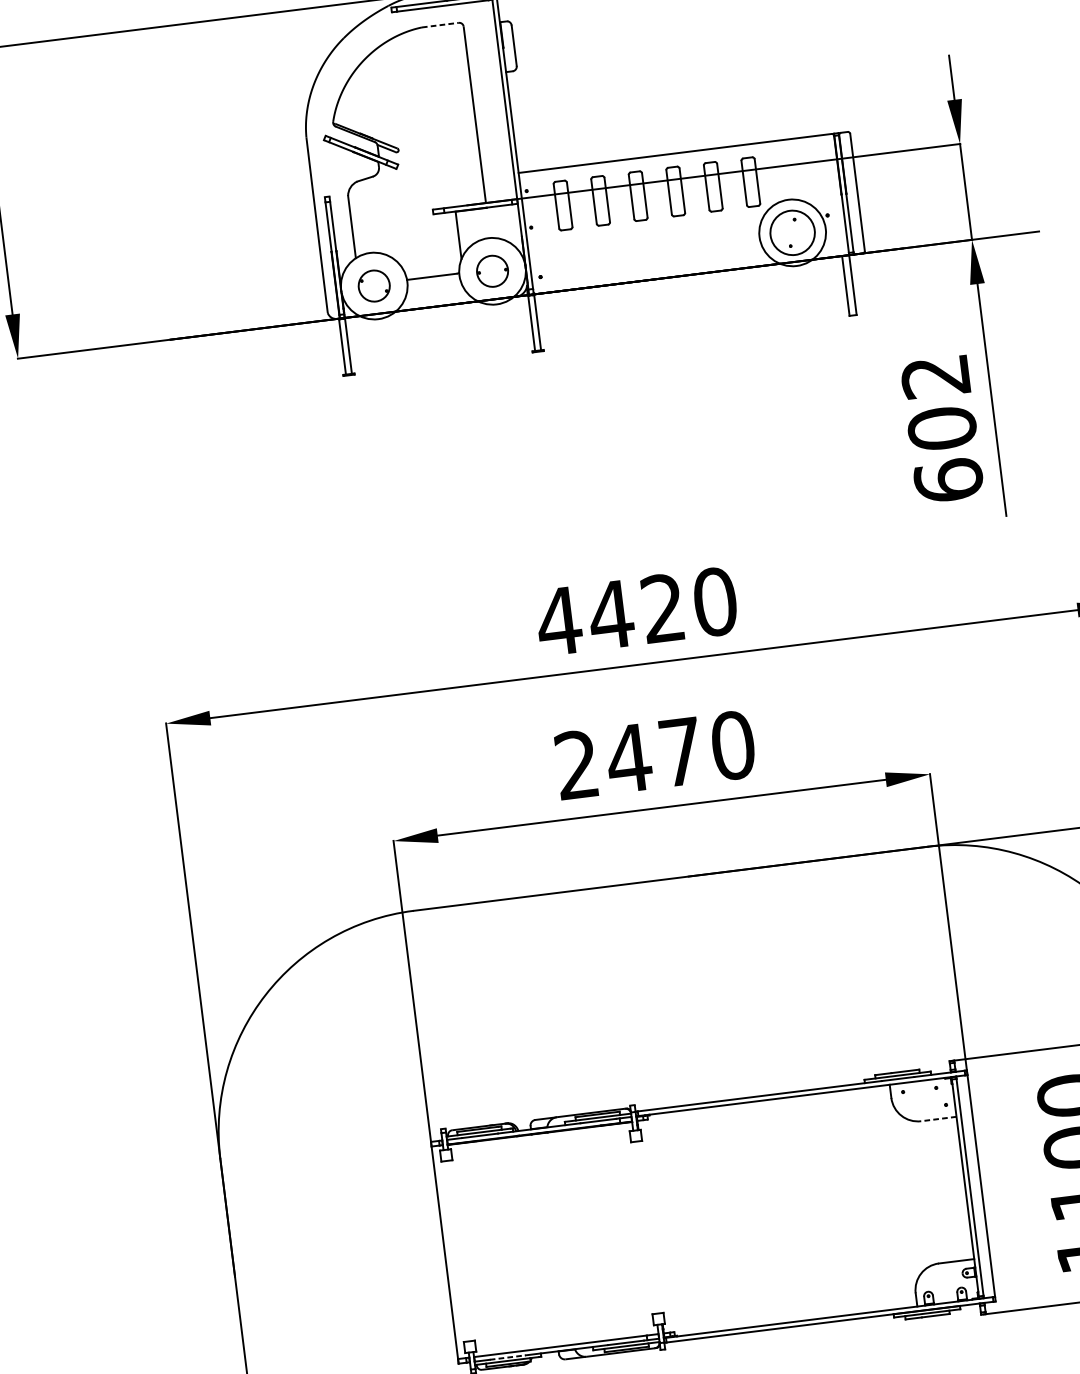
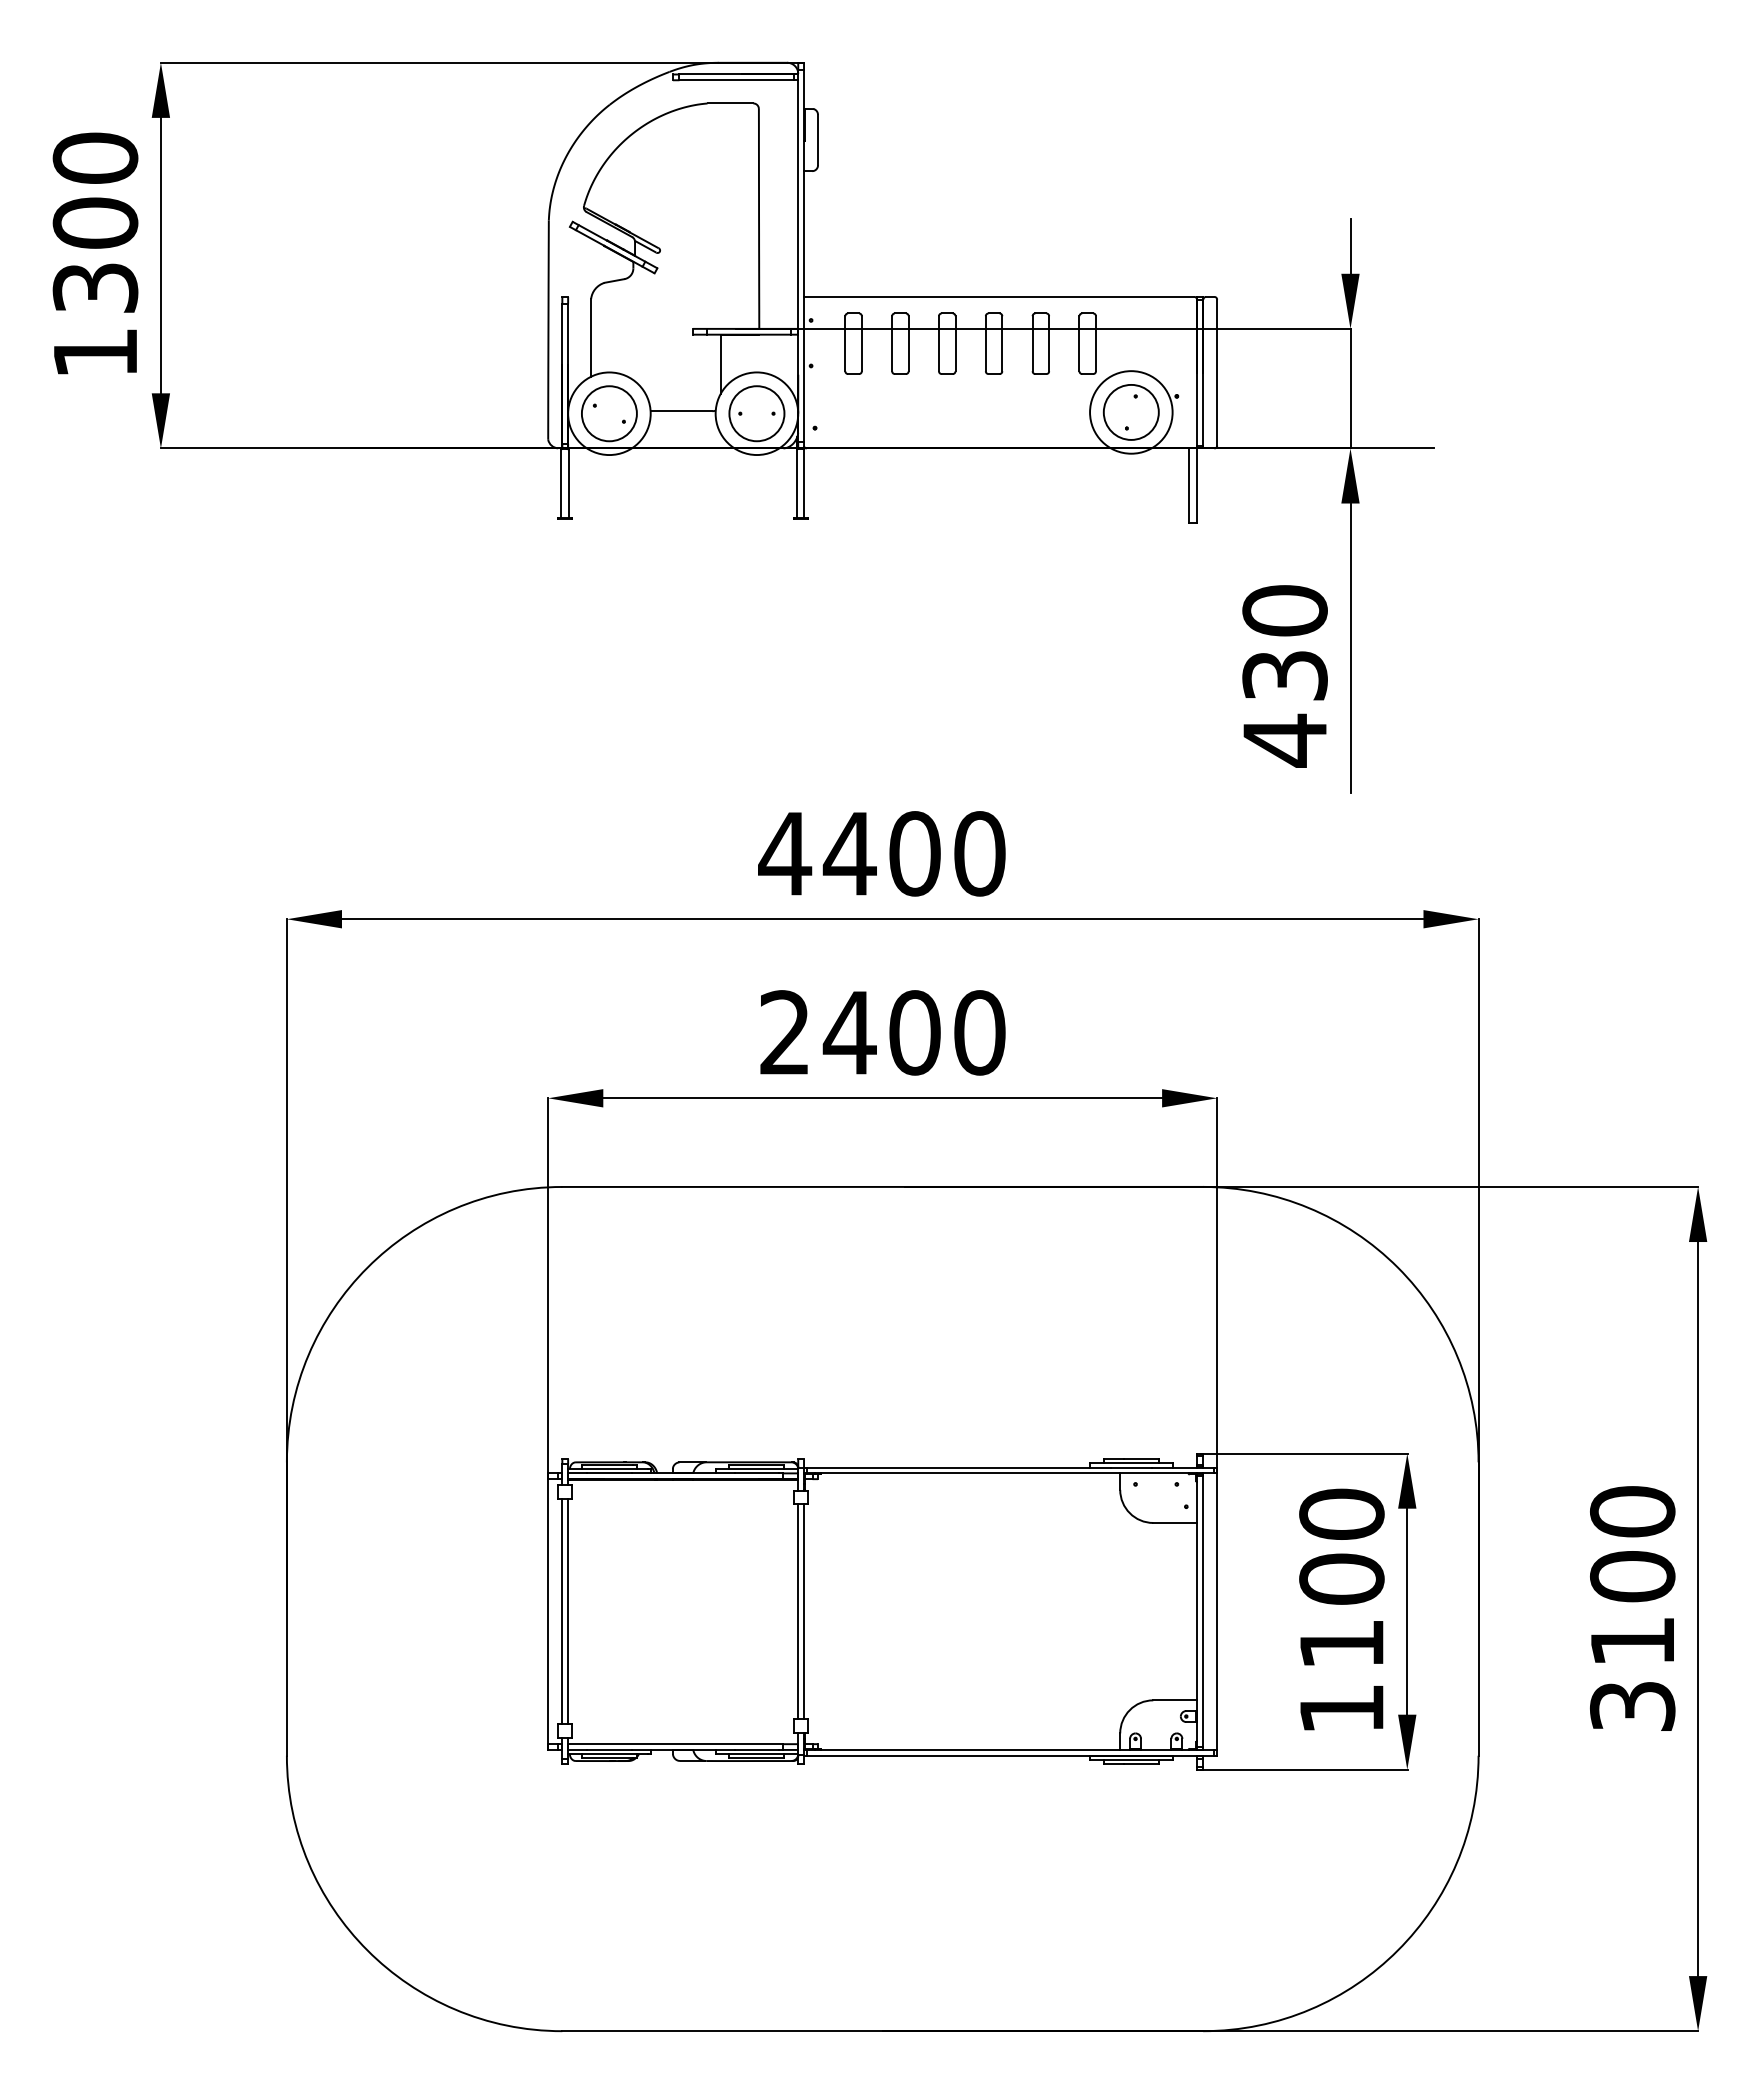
line: (440, 25) -> (730, 103), dashed -> solid
circle: (492, 271) -> (756, 413), size x1.43
circle: (373, 285) -> (608, 413), size x1.43
text: (941, 429) -> (1284, 676), 602 -> 430
text: (662, 608) -> (914, 853), 4420 -> 4400
text: (680, 751) -> (914, 1032), 2470 -> 2400
line: (938, 1118) -> (1174, 1522), dashed -> solid
line: (645, 1227) -> (798, 1611), added
line: (650, 1227) -> (804, 1611), added
line: (461, 1250) -> (568, 1611), added
line: (456, 1251) -> (562, 1611), added
line: (507, 1357) -> (609, 1749), dashed -> solid

